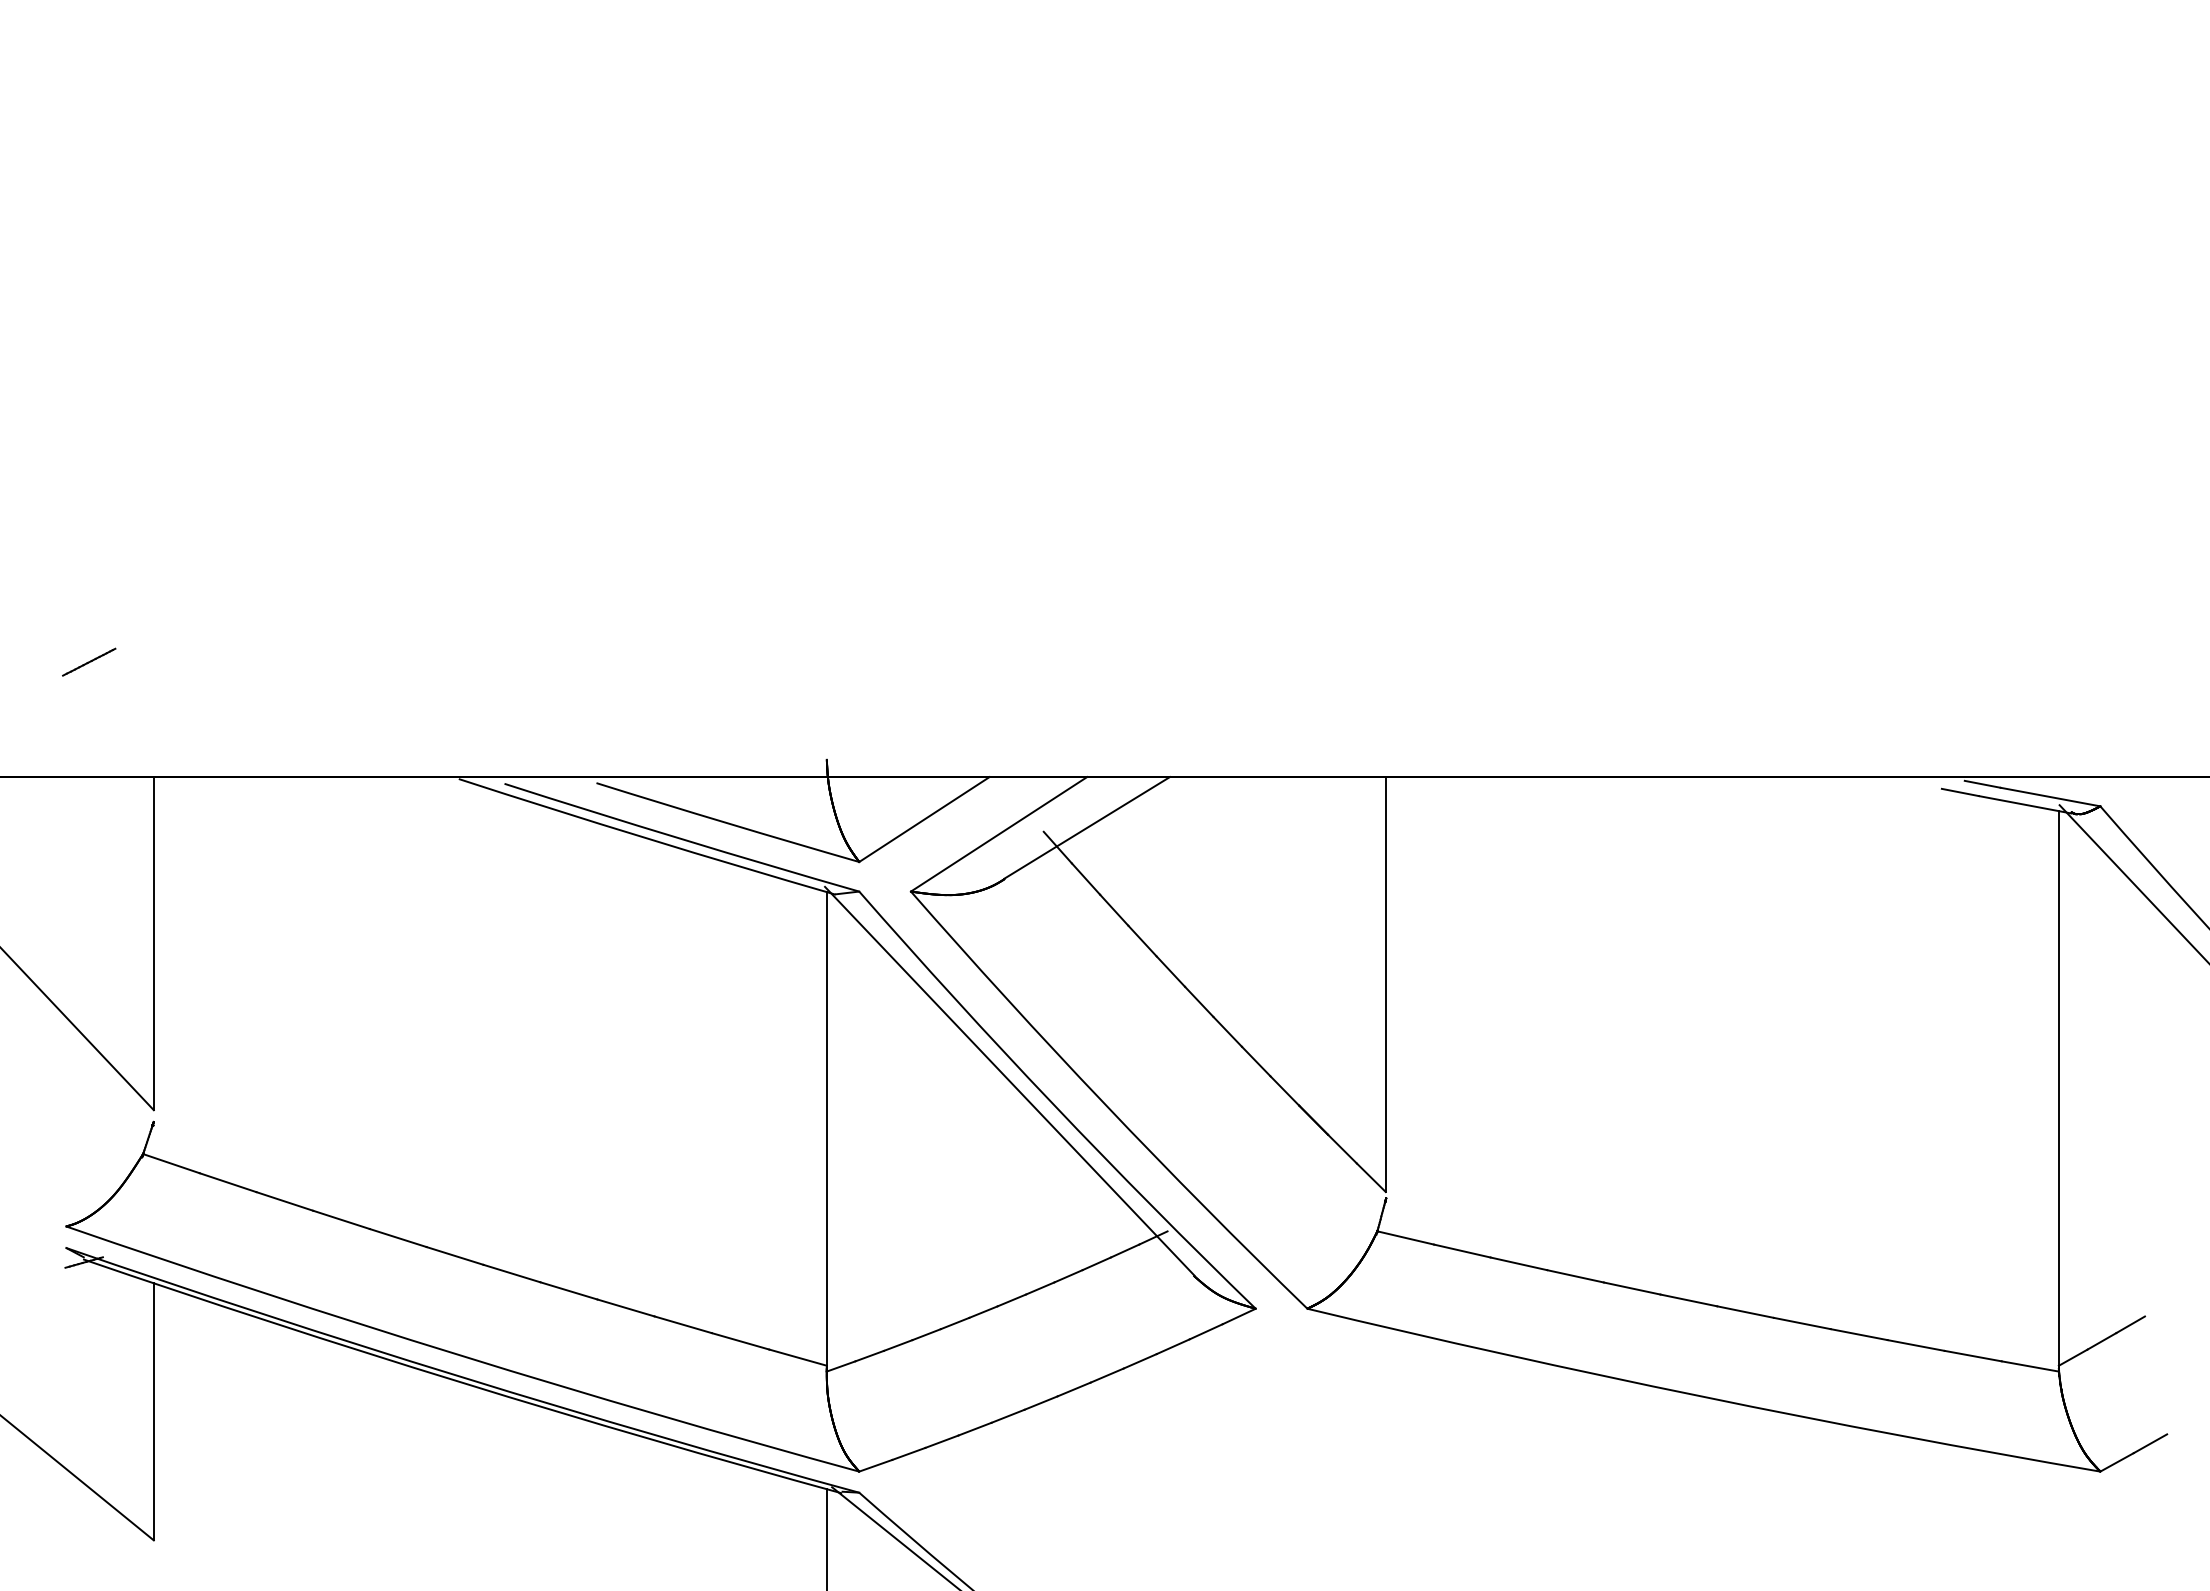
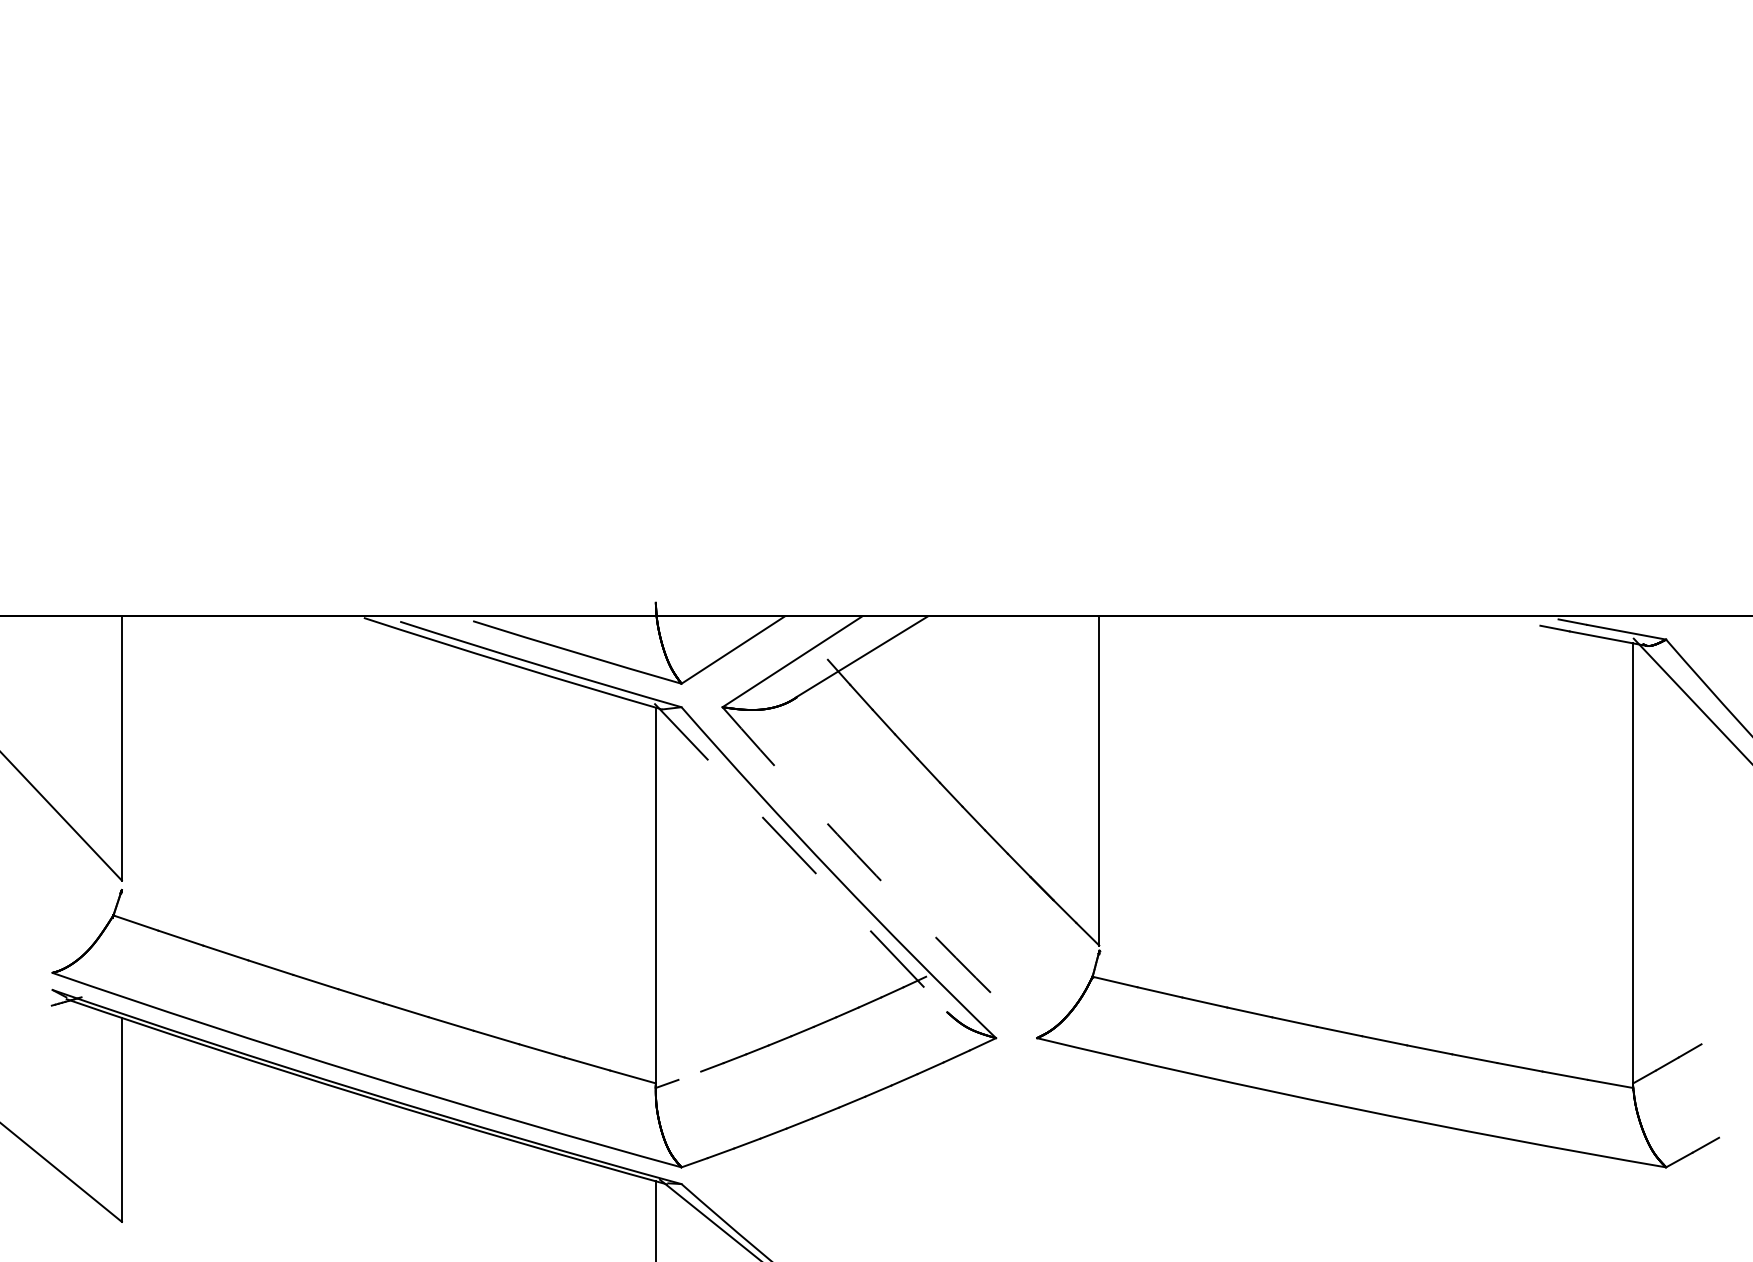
line: (89, 661) -> (70, 524), removed
line: (1010, 1081) -> (801, 857), solid -> dashed
arc: (1104, 1104) -> (876, 876), solid -> dashed
line: (869, 1355) -> (689, 1075), removed

